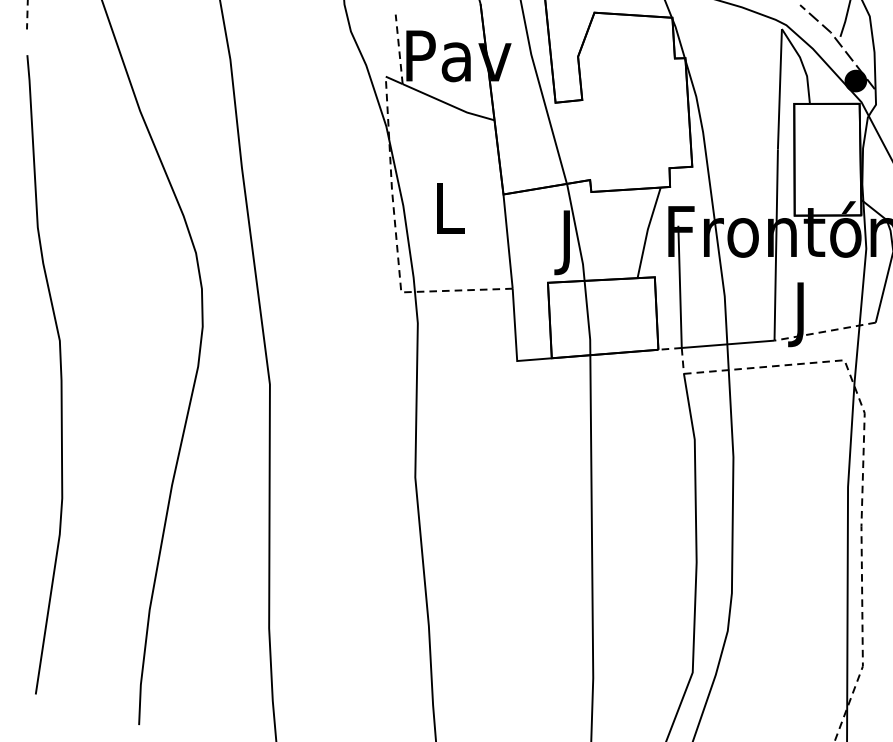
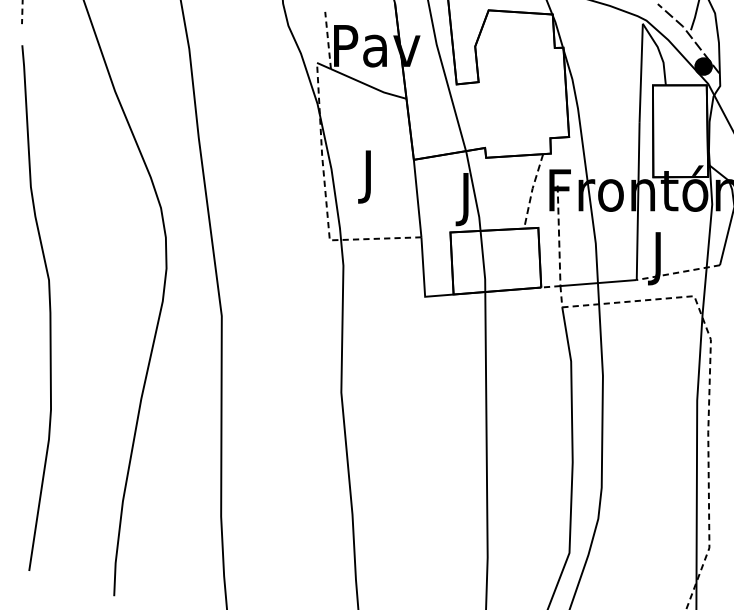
text: (449, 214) -> (369, 176), L -> J
line: (647, 231) -> (532, 190), solid -> dashed
line: (680, 287) -> (559, 236), solid -> dashed

